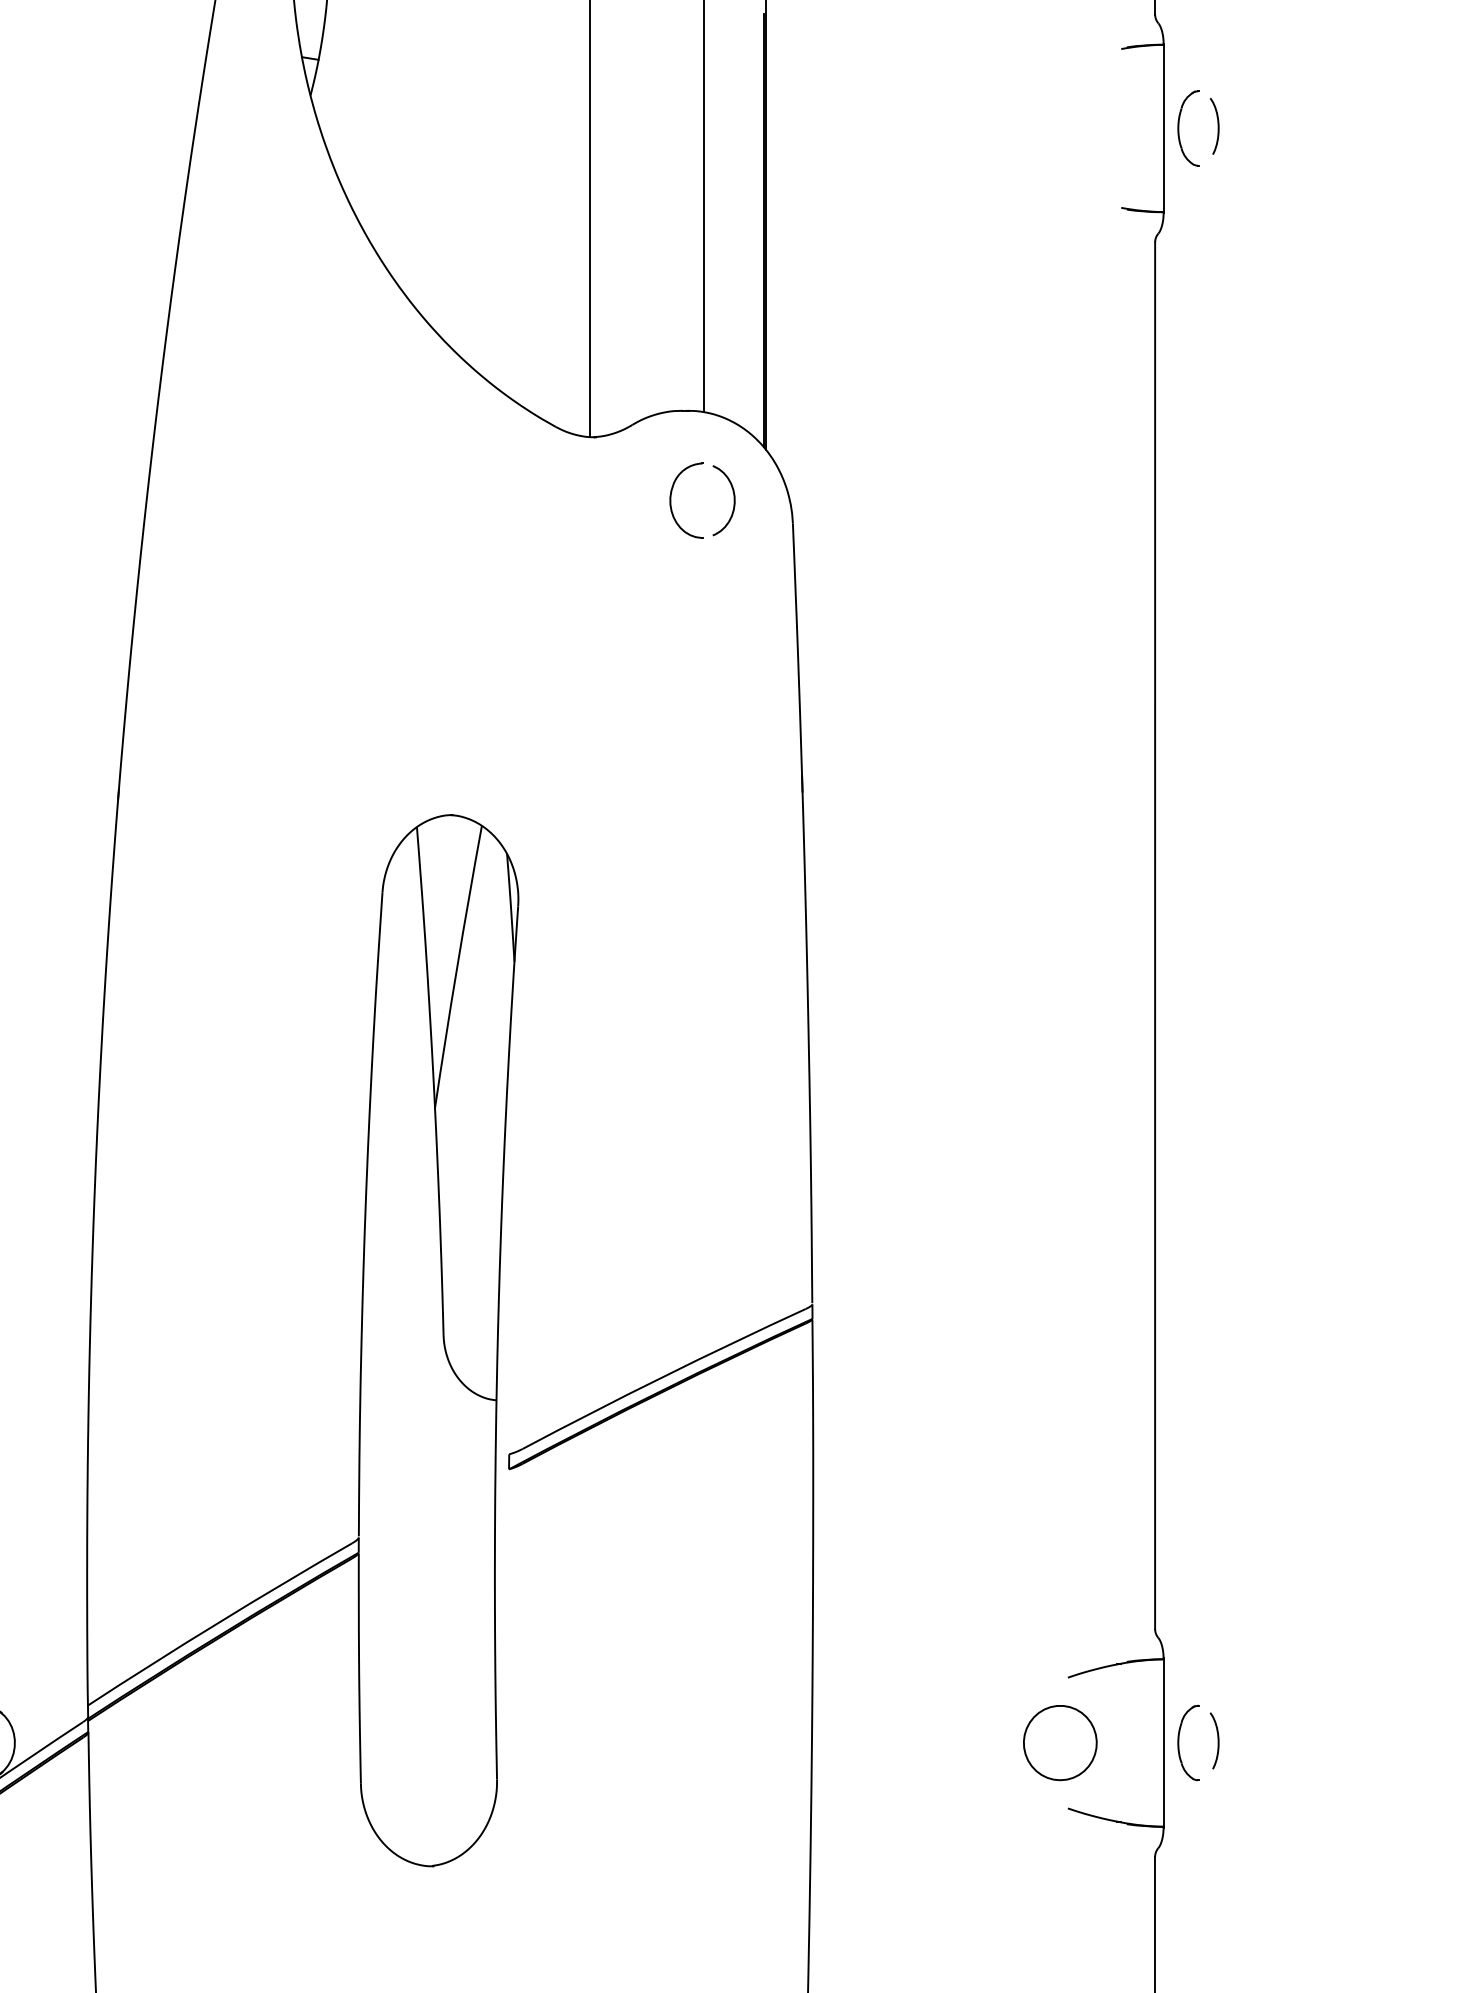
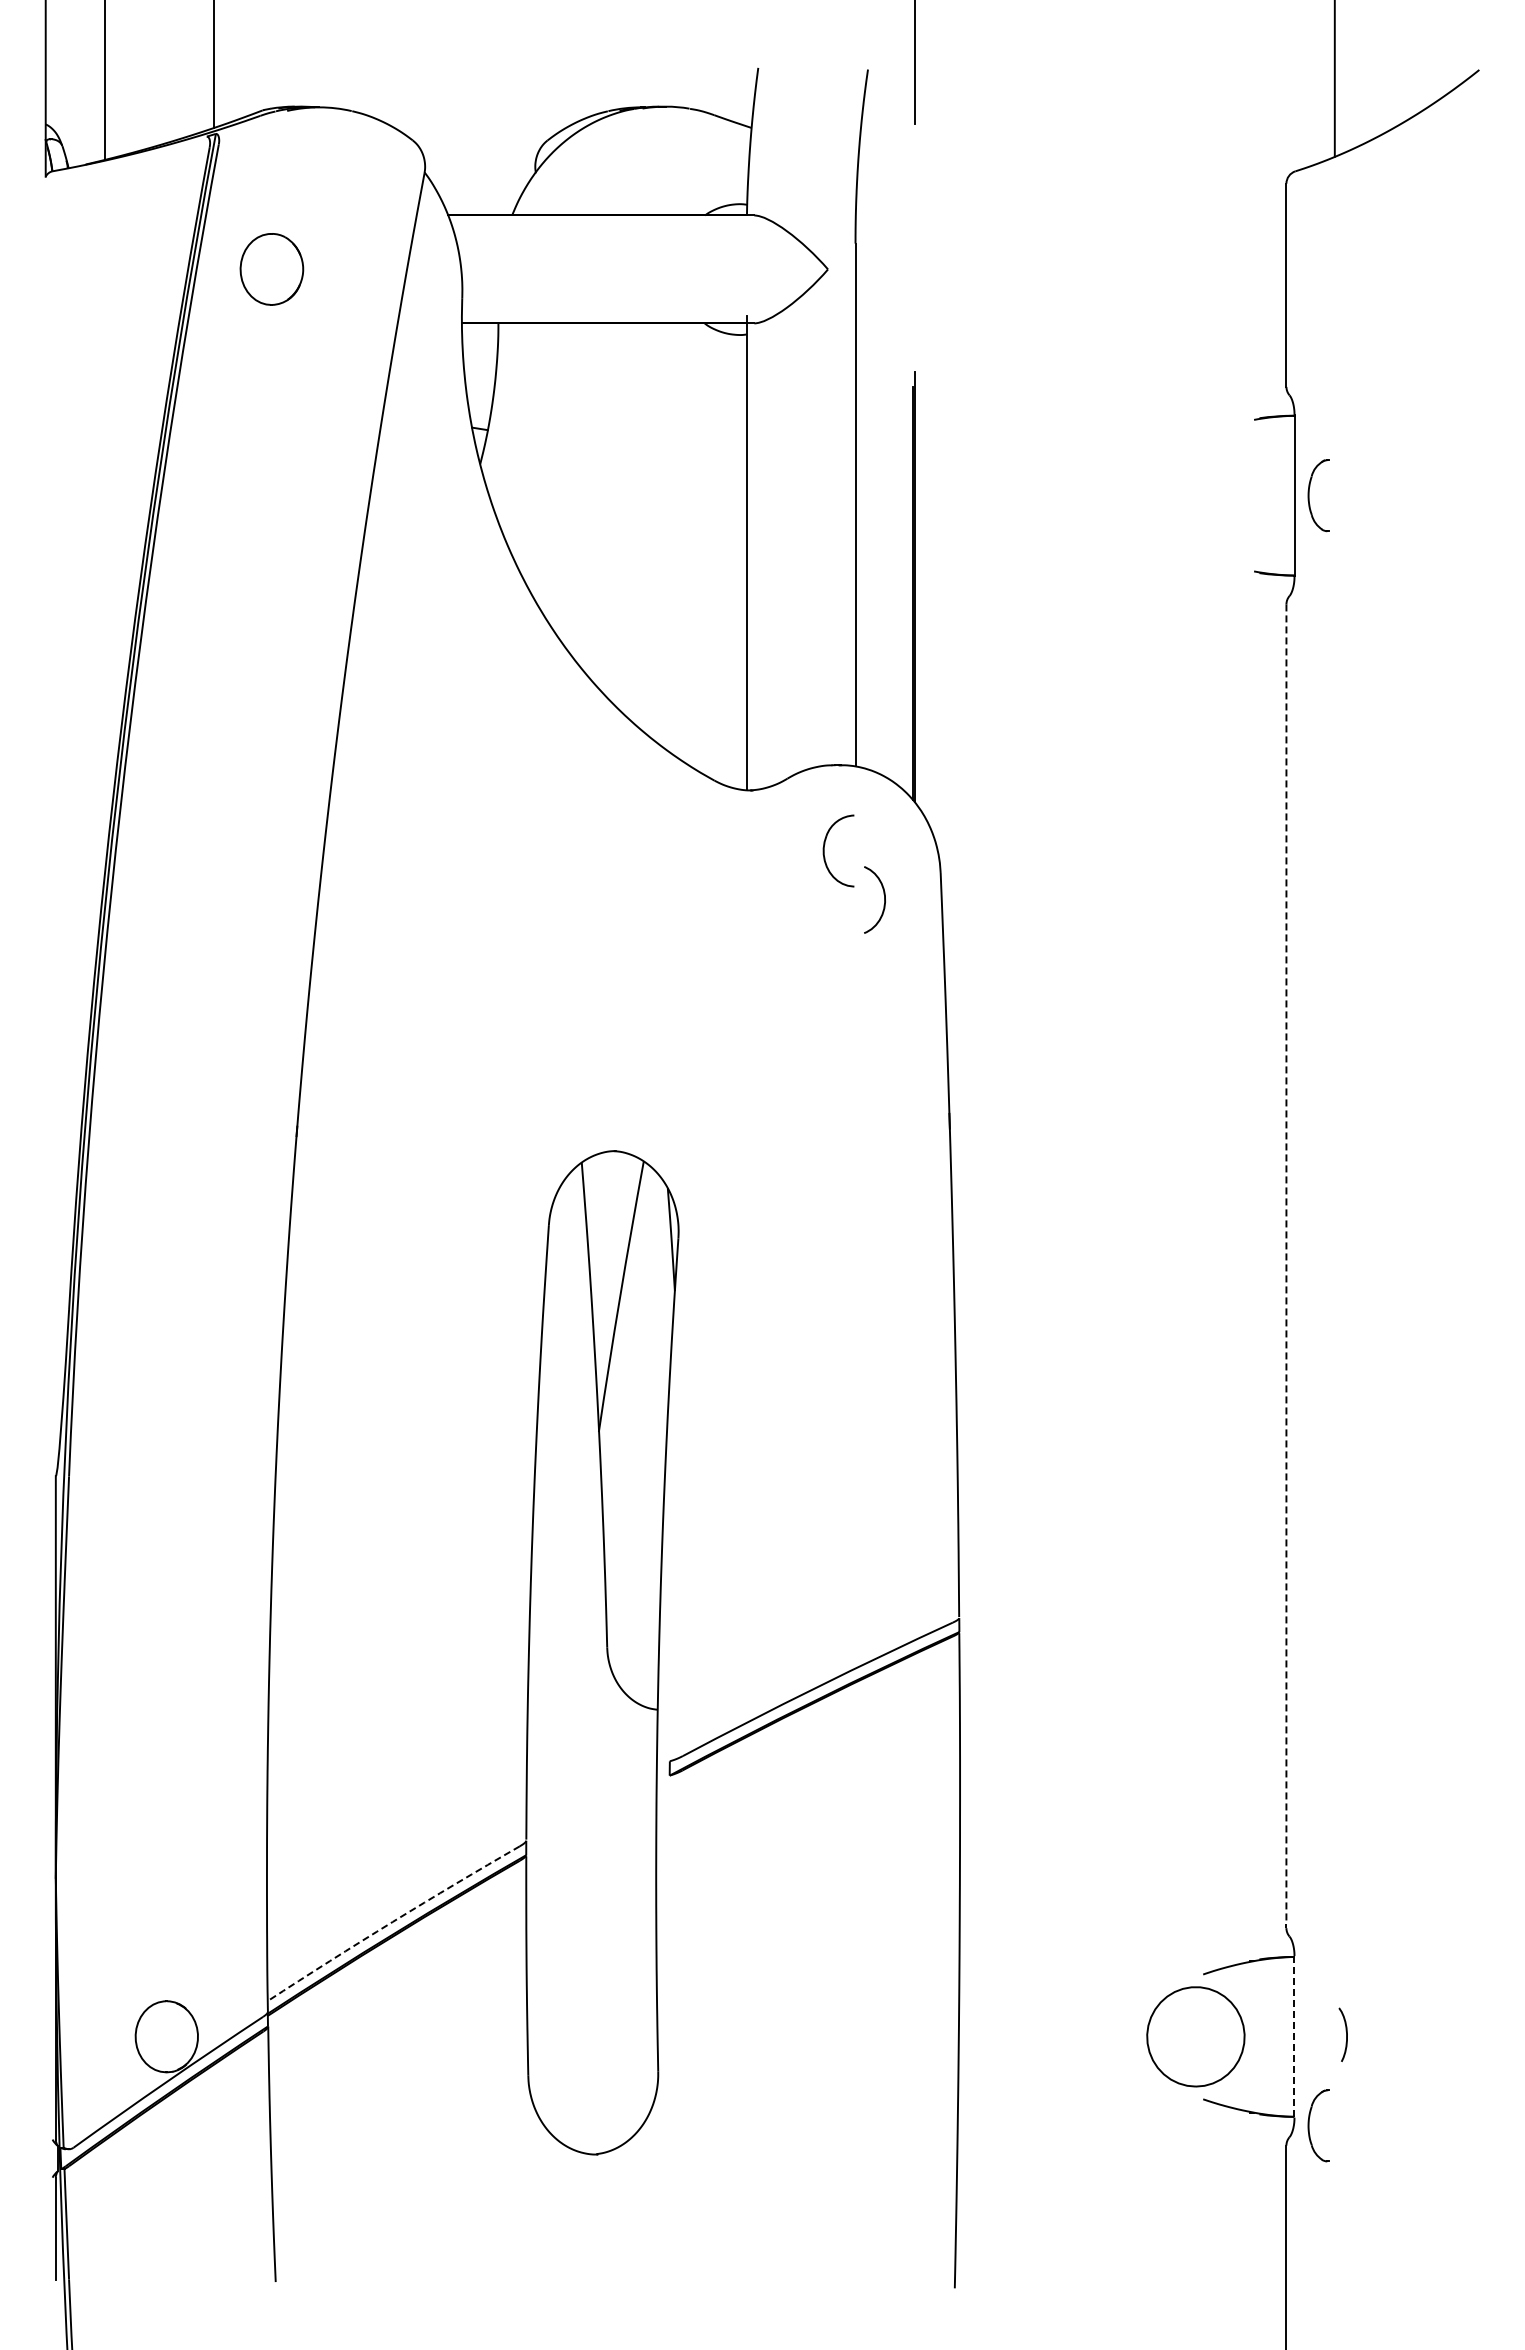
curve: (1218, 126) -> (1346, 493), removed
curve: (734, 500) -> (884, 899), moved
line: (1155, 935) -> (1286, 1266), solid -> dashed
arc: (218, 1622) -> (392, 1921), solid -> dashed
part: (1059, 1742) -> (1195, 2036), size x1.4
line: (1163, 1742) -> (1294, 2036), solid -> dashed
part: (1179, 1742) -> (1309, 2125), moved

